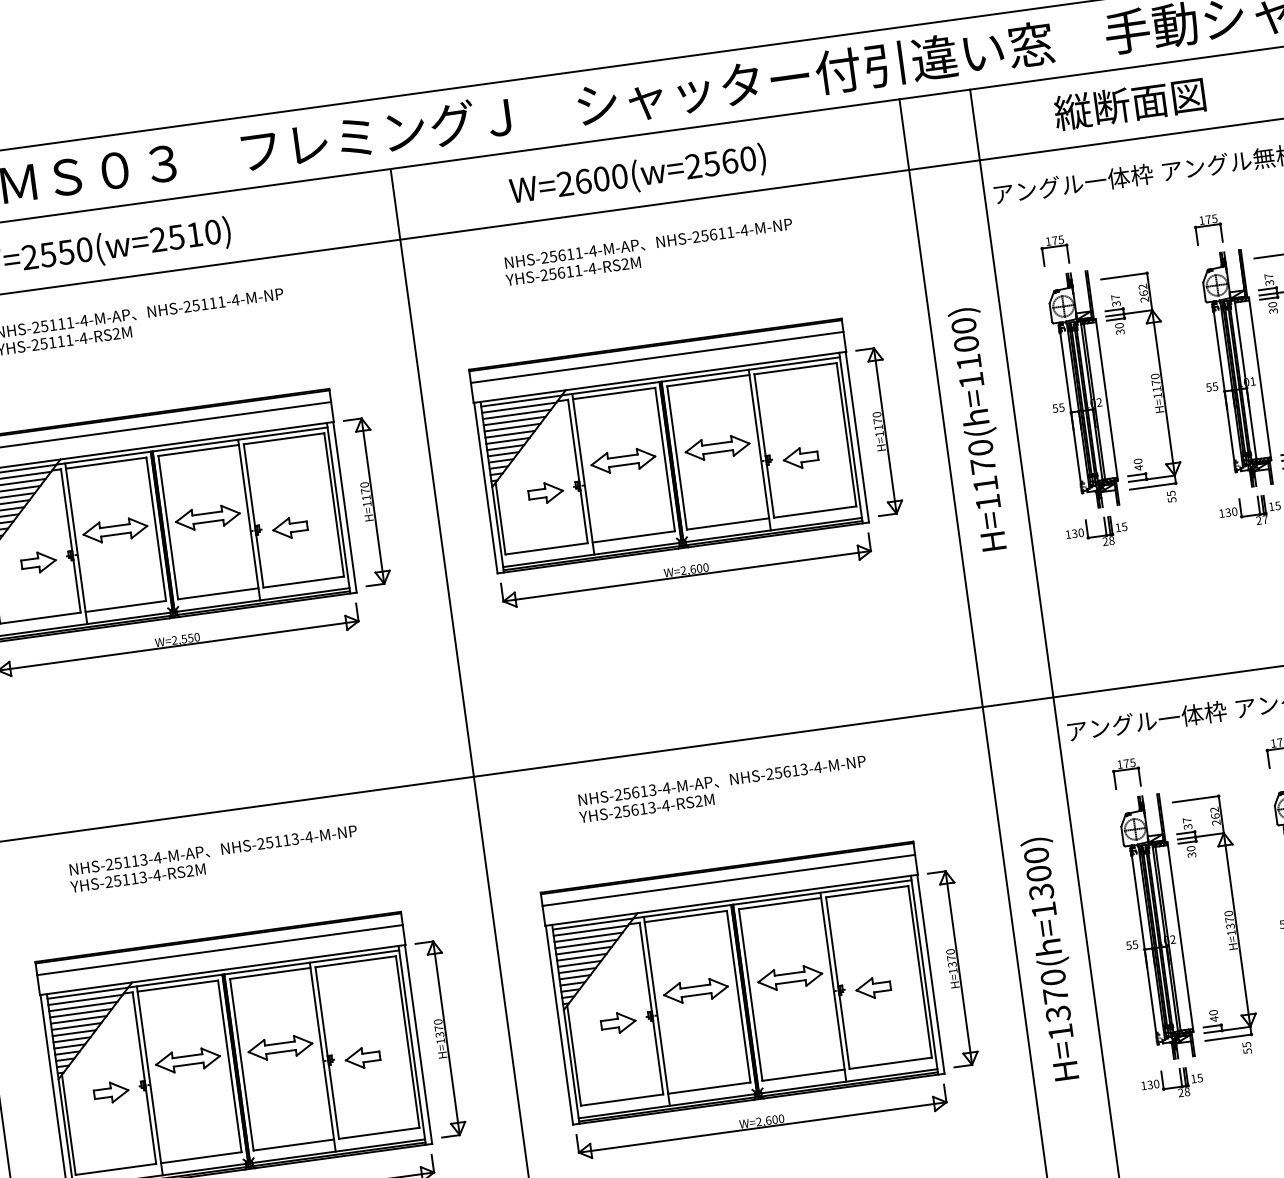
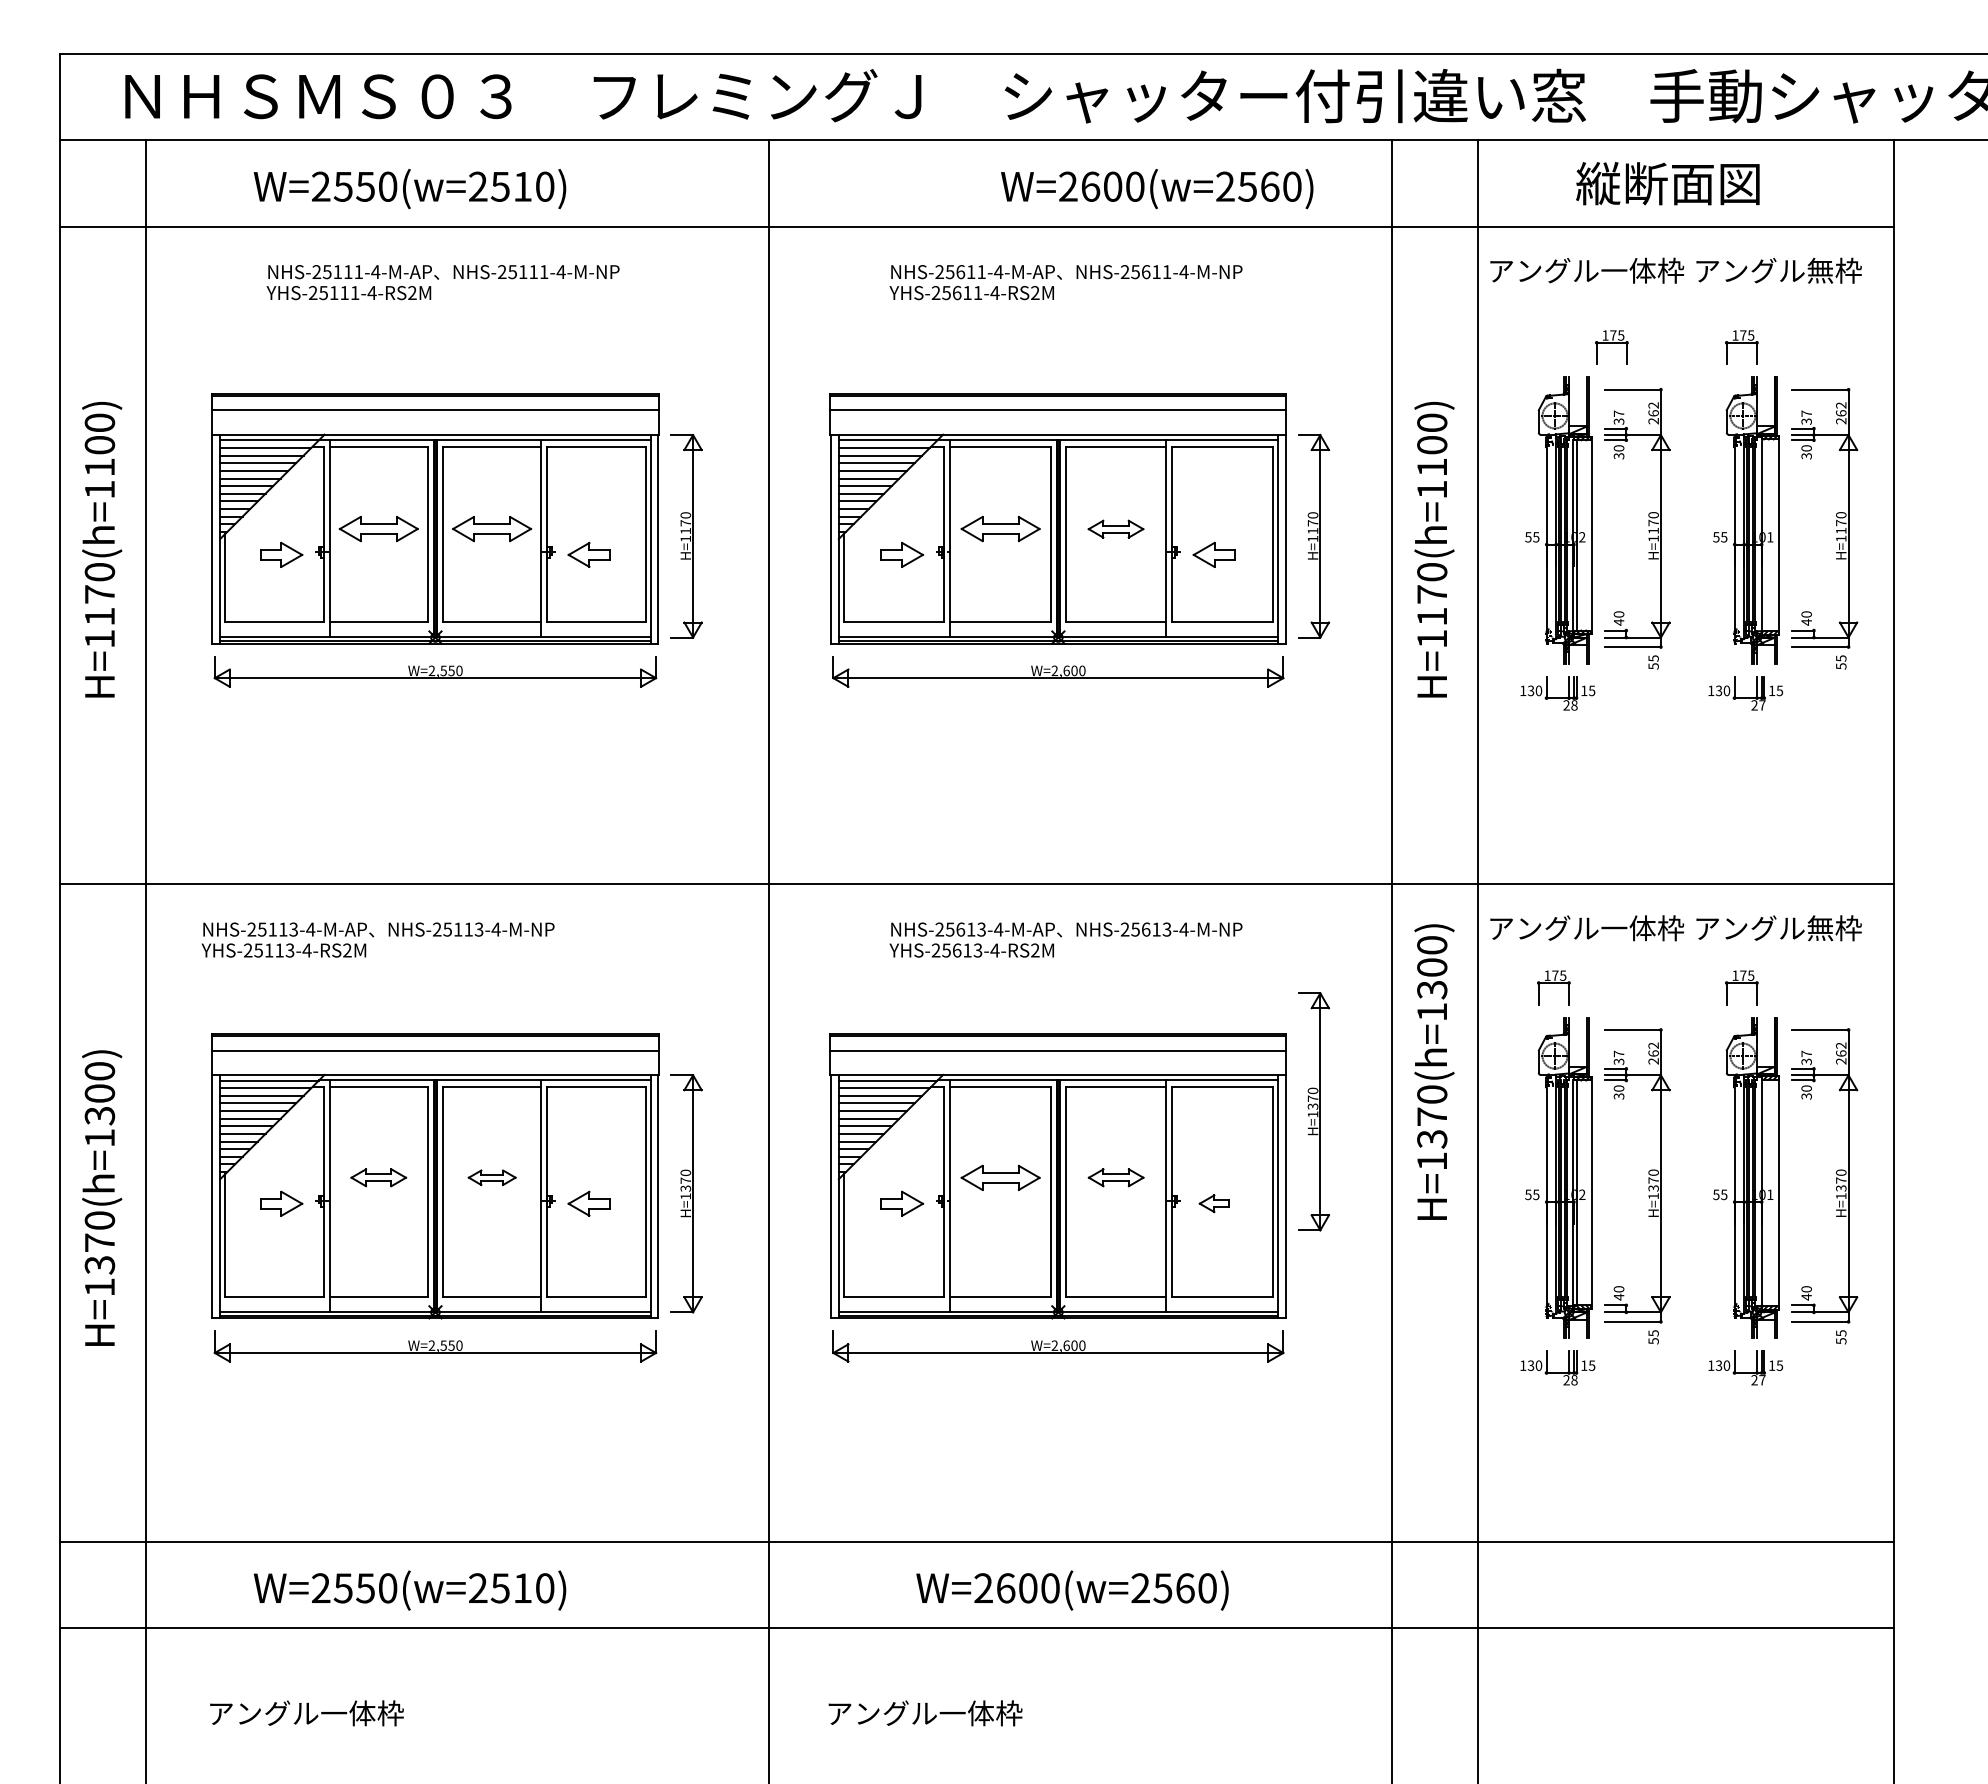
text: (638, 175) -> (1157, 188), moved
part: (1054, 250) -> (1611, 347), moved
part: (717, 448) -> (1115, 529), size x0.7
text: (213, 858) -> (377, 939), moved
text: (1052, 958) -> (1434, 1071), moved
part: (953, 968) -> (1313, 1111), moved
part: (790, 977) -> (1116, 1177), size x0.7
part: (872, 987) -> (1213, 1203), size x0.7
part: (280, 1047) -> (492, 1177), size x0.6
part: (187, 1060) -> (378, 1177), size x0.7

